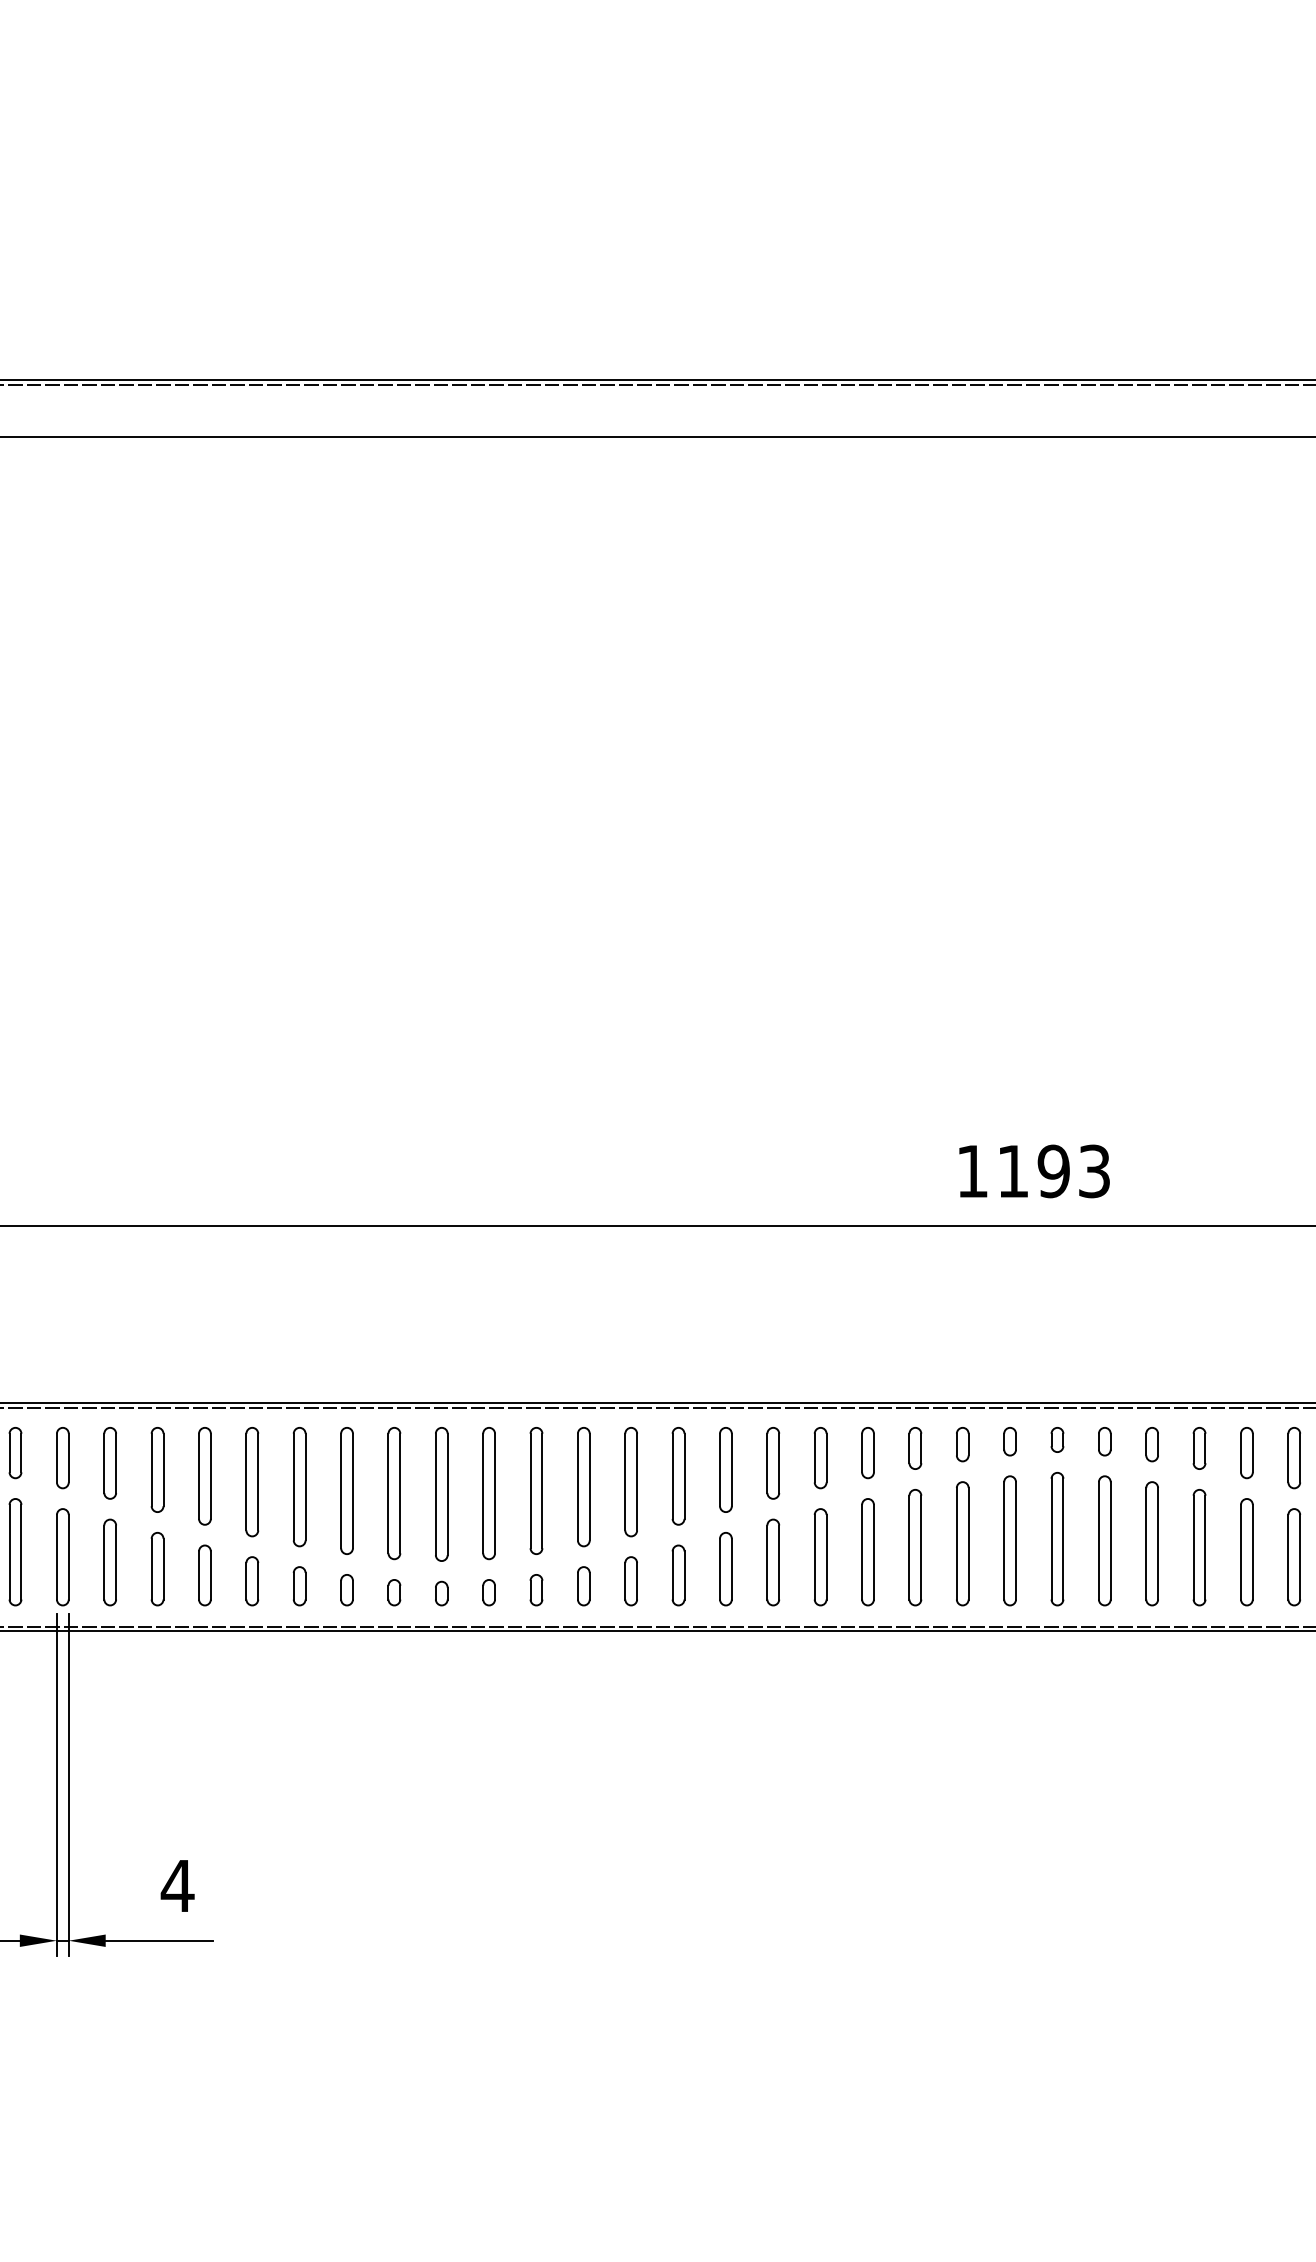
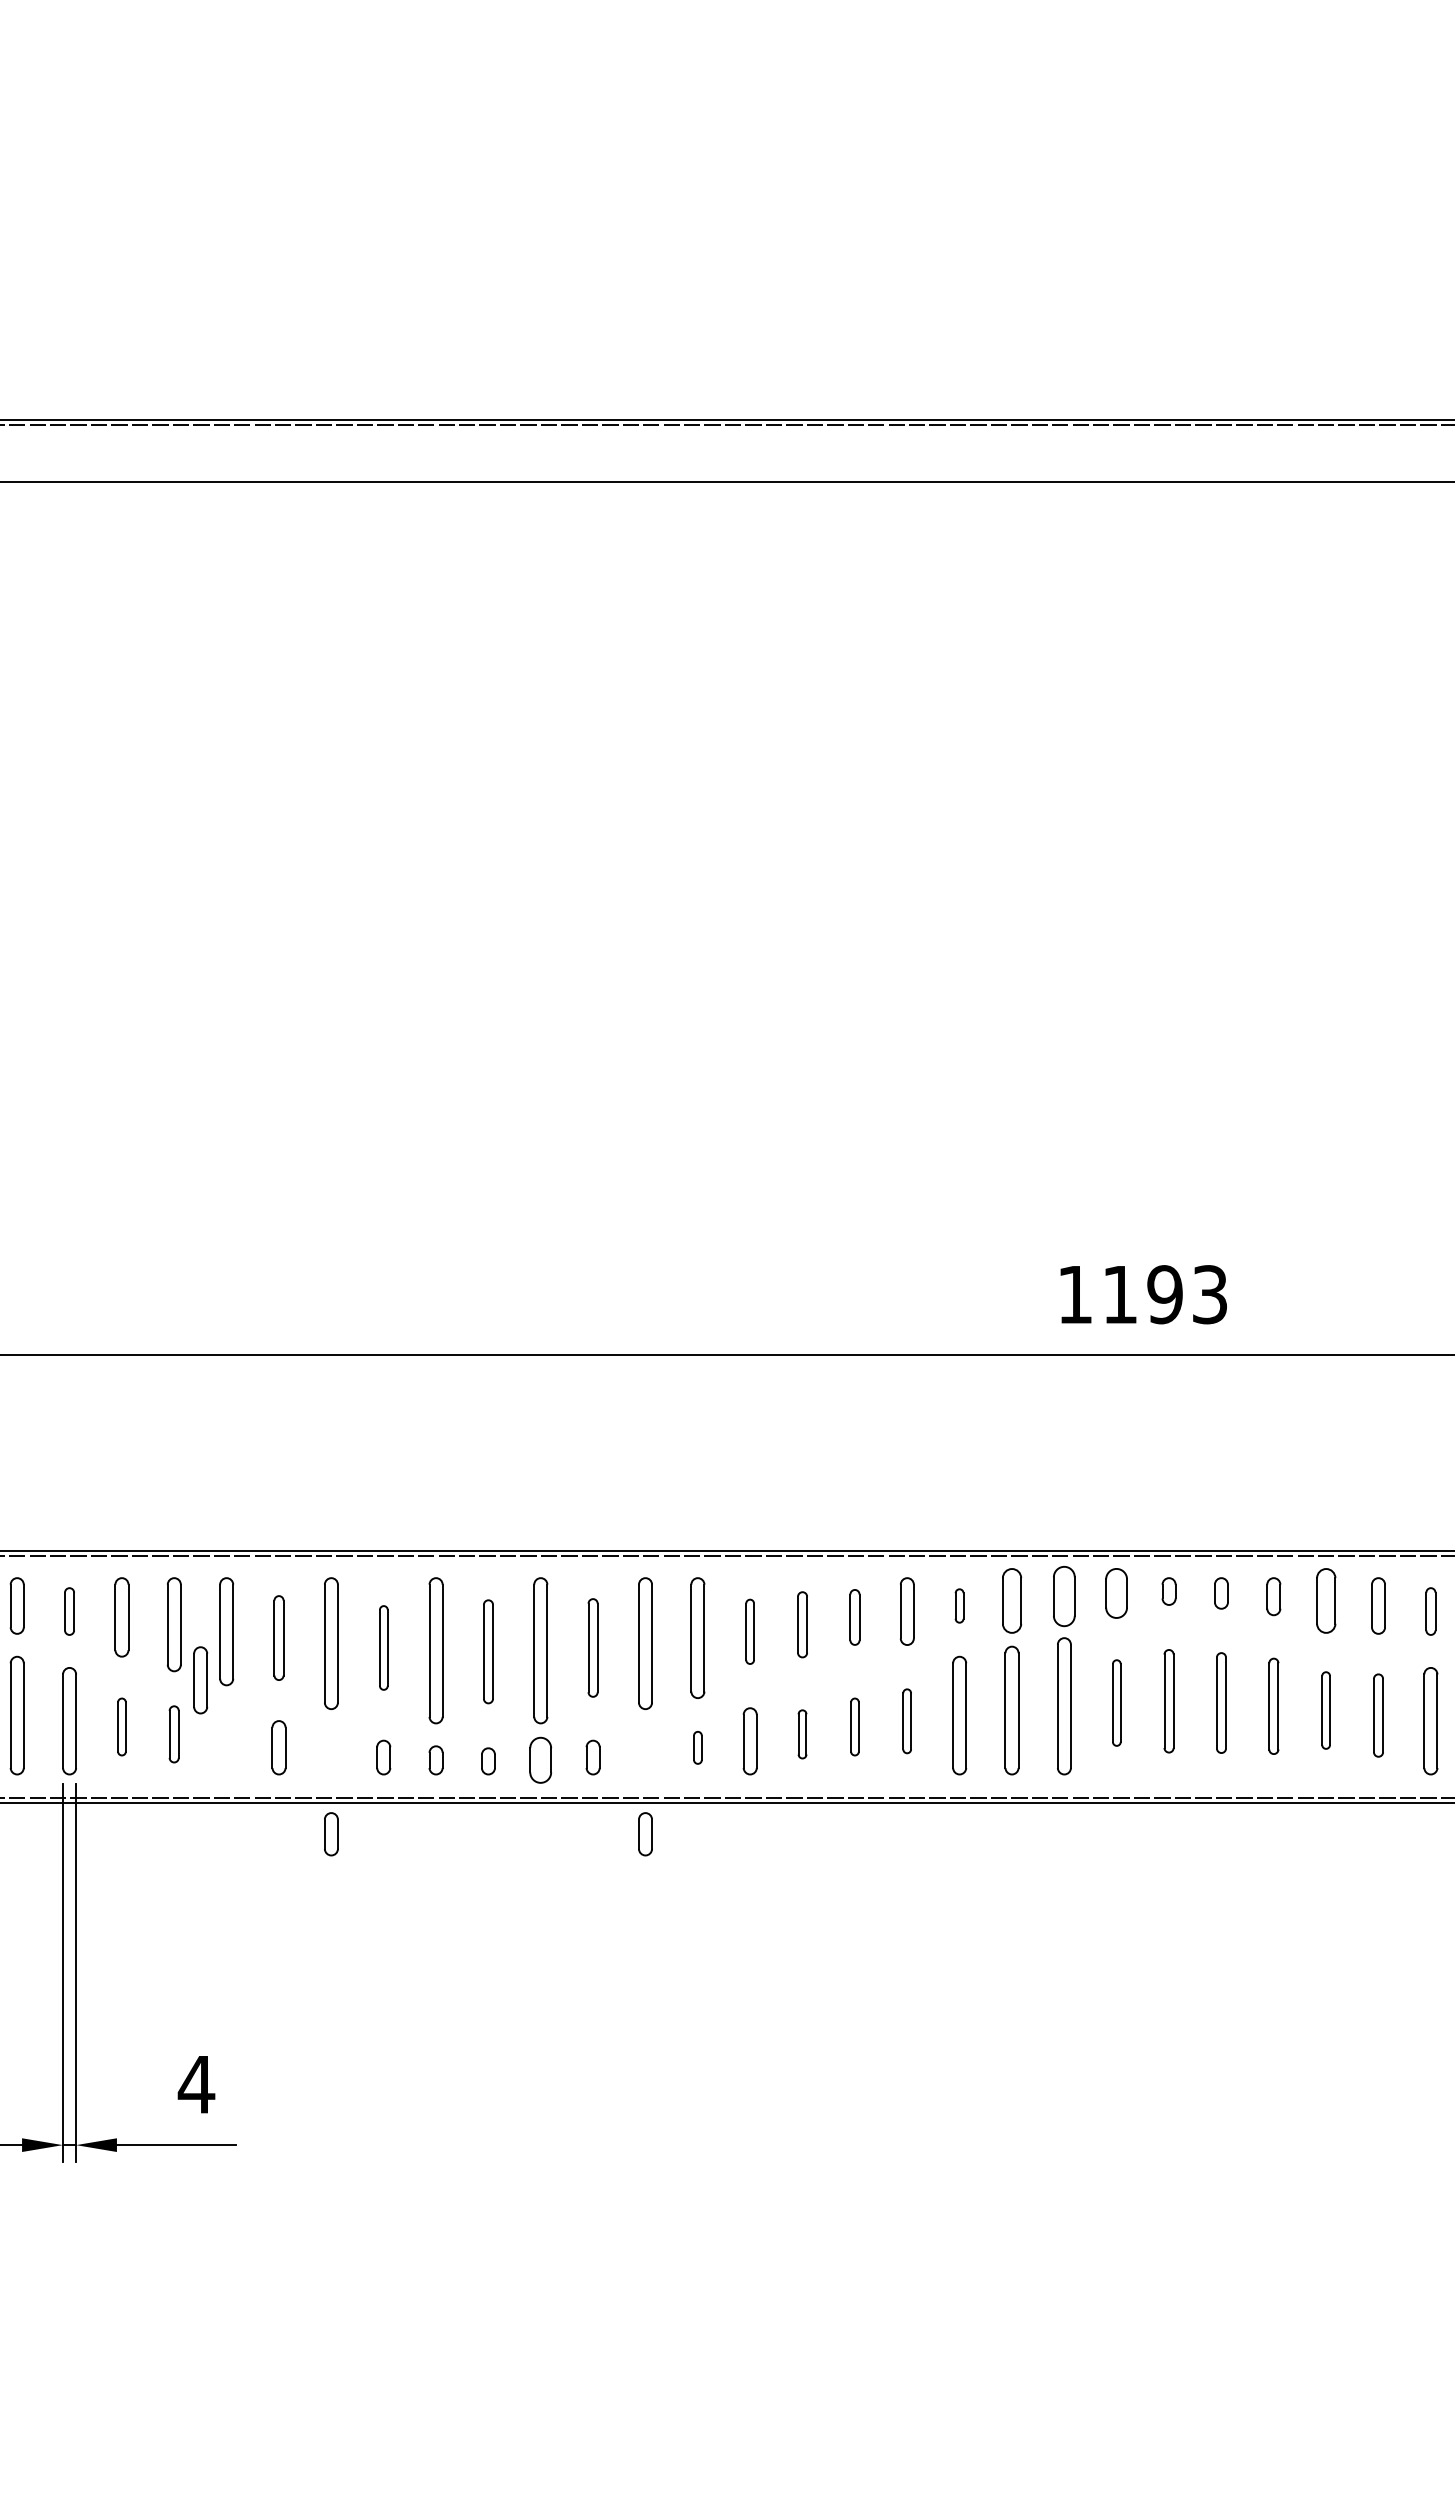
part: (1009, 1441) -> (1116, 1593), size x1.6
part: (962, 1444) -> (1064, 1596), size x1.6
part: (914, 1448) -> (1011, 1600), size x1.4
part: (1198, 1448) -> (1325, 1600), size x1.4
part: (867, 1452) -> (959, 1605), size x0.6
part: (62, 1458) -> (69, 1611), size x0.7
part: (1293, 1458) -> (1430, 1611), size x0.7
part: (772, 1463) -> (854, 1617), size x0.7
part: (725, 1469) -> (802, 1624), size x0.7
part: (677, 1476) -> (749, 1631), size x0.6
part: (251, 1481) -> (278, 1637), size x0.7
part: (346, 1490) -> (383, 1647), size x0.6
part: (535, 1490) -> (592, 1647), size x0.7
part: (441, 1494) -> (488, 1651), size x0.7
part: (1056, 1539) -> (1168, 1701), size x0.7
part: (1009, 1540) -> (1116, 1702), size x0.6
part: (1104, 1540) -> (1221, 1702), size x0.7
part: (1151, 1543) -> (1273, 1706), size x0.7
part: (1198, 1547) -> (1325, 1710), size x0.6
part: (1246, 1552) -> (1378, 1715), size x0.7
part: (819, 1557) -> (906, 1721), size x0.6
part: (109, 1562) -> (121, 1726), size x0.6
part: (772, 1562) -> (854, 1726), size x0.6
part: (156, 1569) -> (173, 1734), size x0.7
part: (725, 1569) -> (802, 1734), size x0.6
part: (204, 1575) -> (200, 1680), moved
part: (630, 1581) -> (697, 1747), size x0.6
part: (299, 1586) -> (331, 1834), moved
part: (583, 1586) -> (645, 1834), moved
part: (488, 1592) -> (540, 1760), size x1.6

